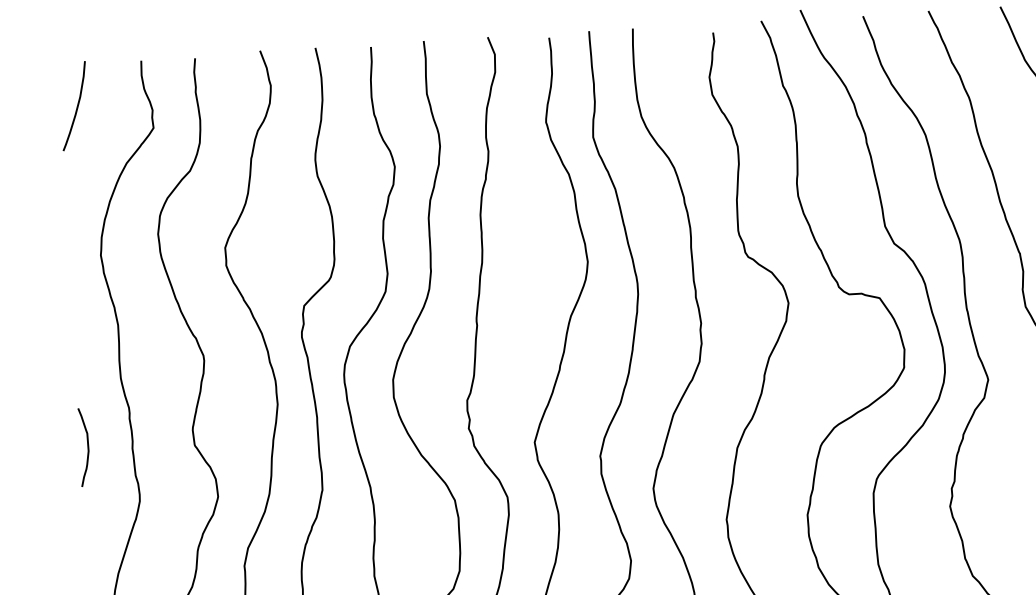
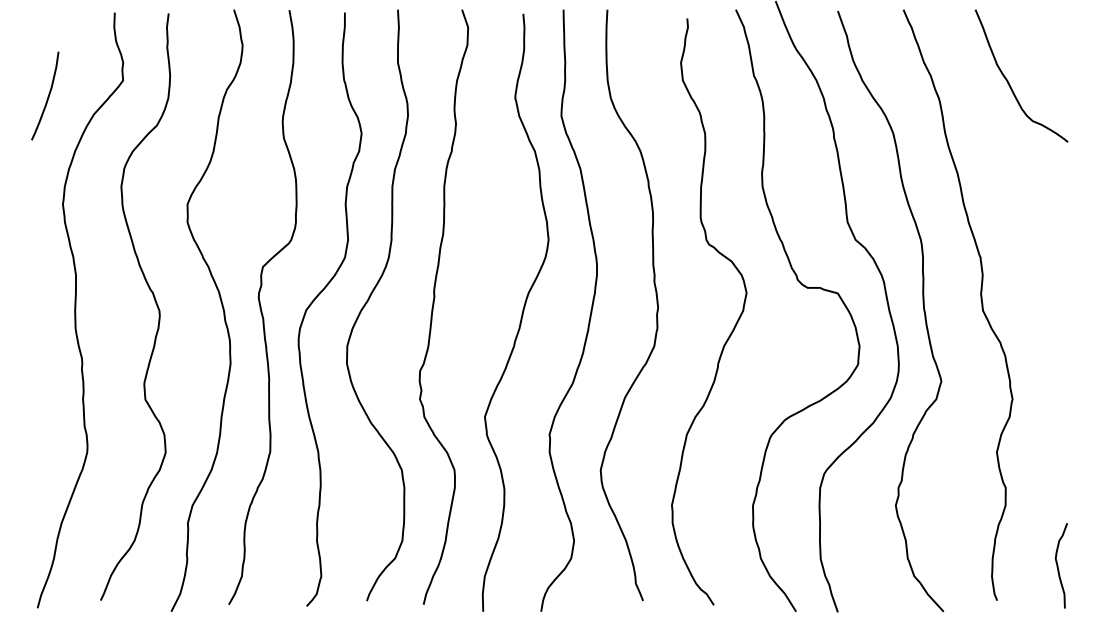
curve: (76, 106) -> (47, 96), moved
curve: (87, 446) -> (38, 394), removed

